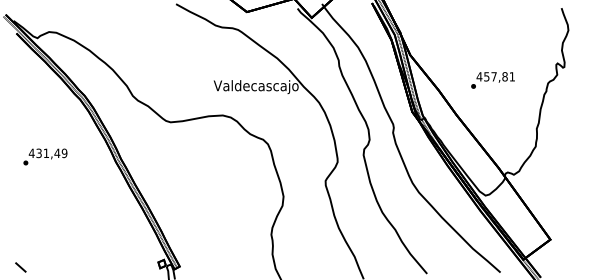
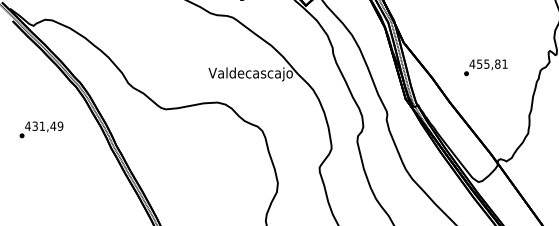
text: (493, 76) -> (486, 63), 457,81 -> 455,81
text: (45, 156) -> (41, 129), moved

